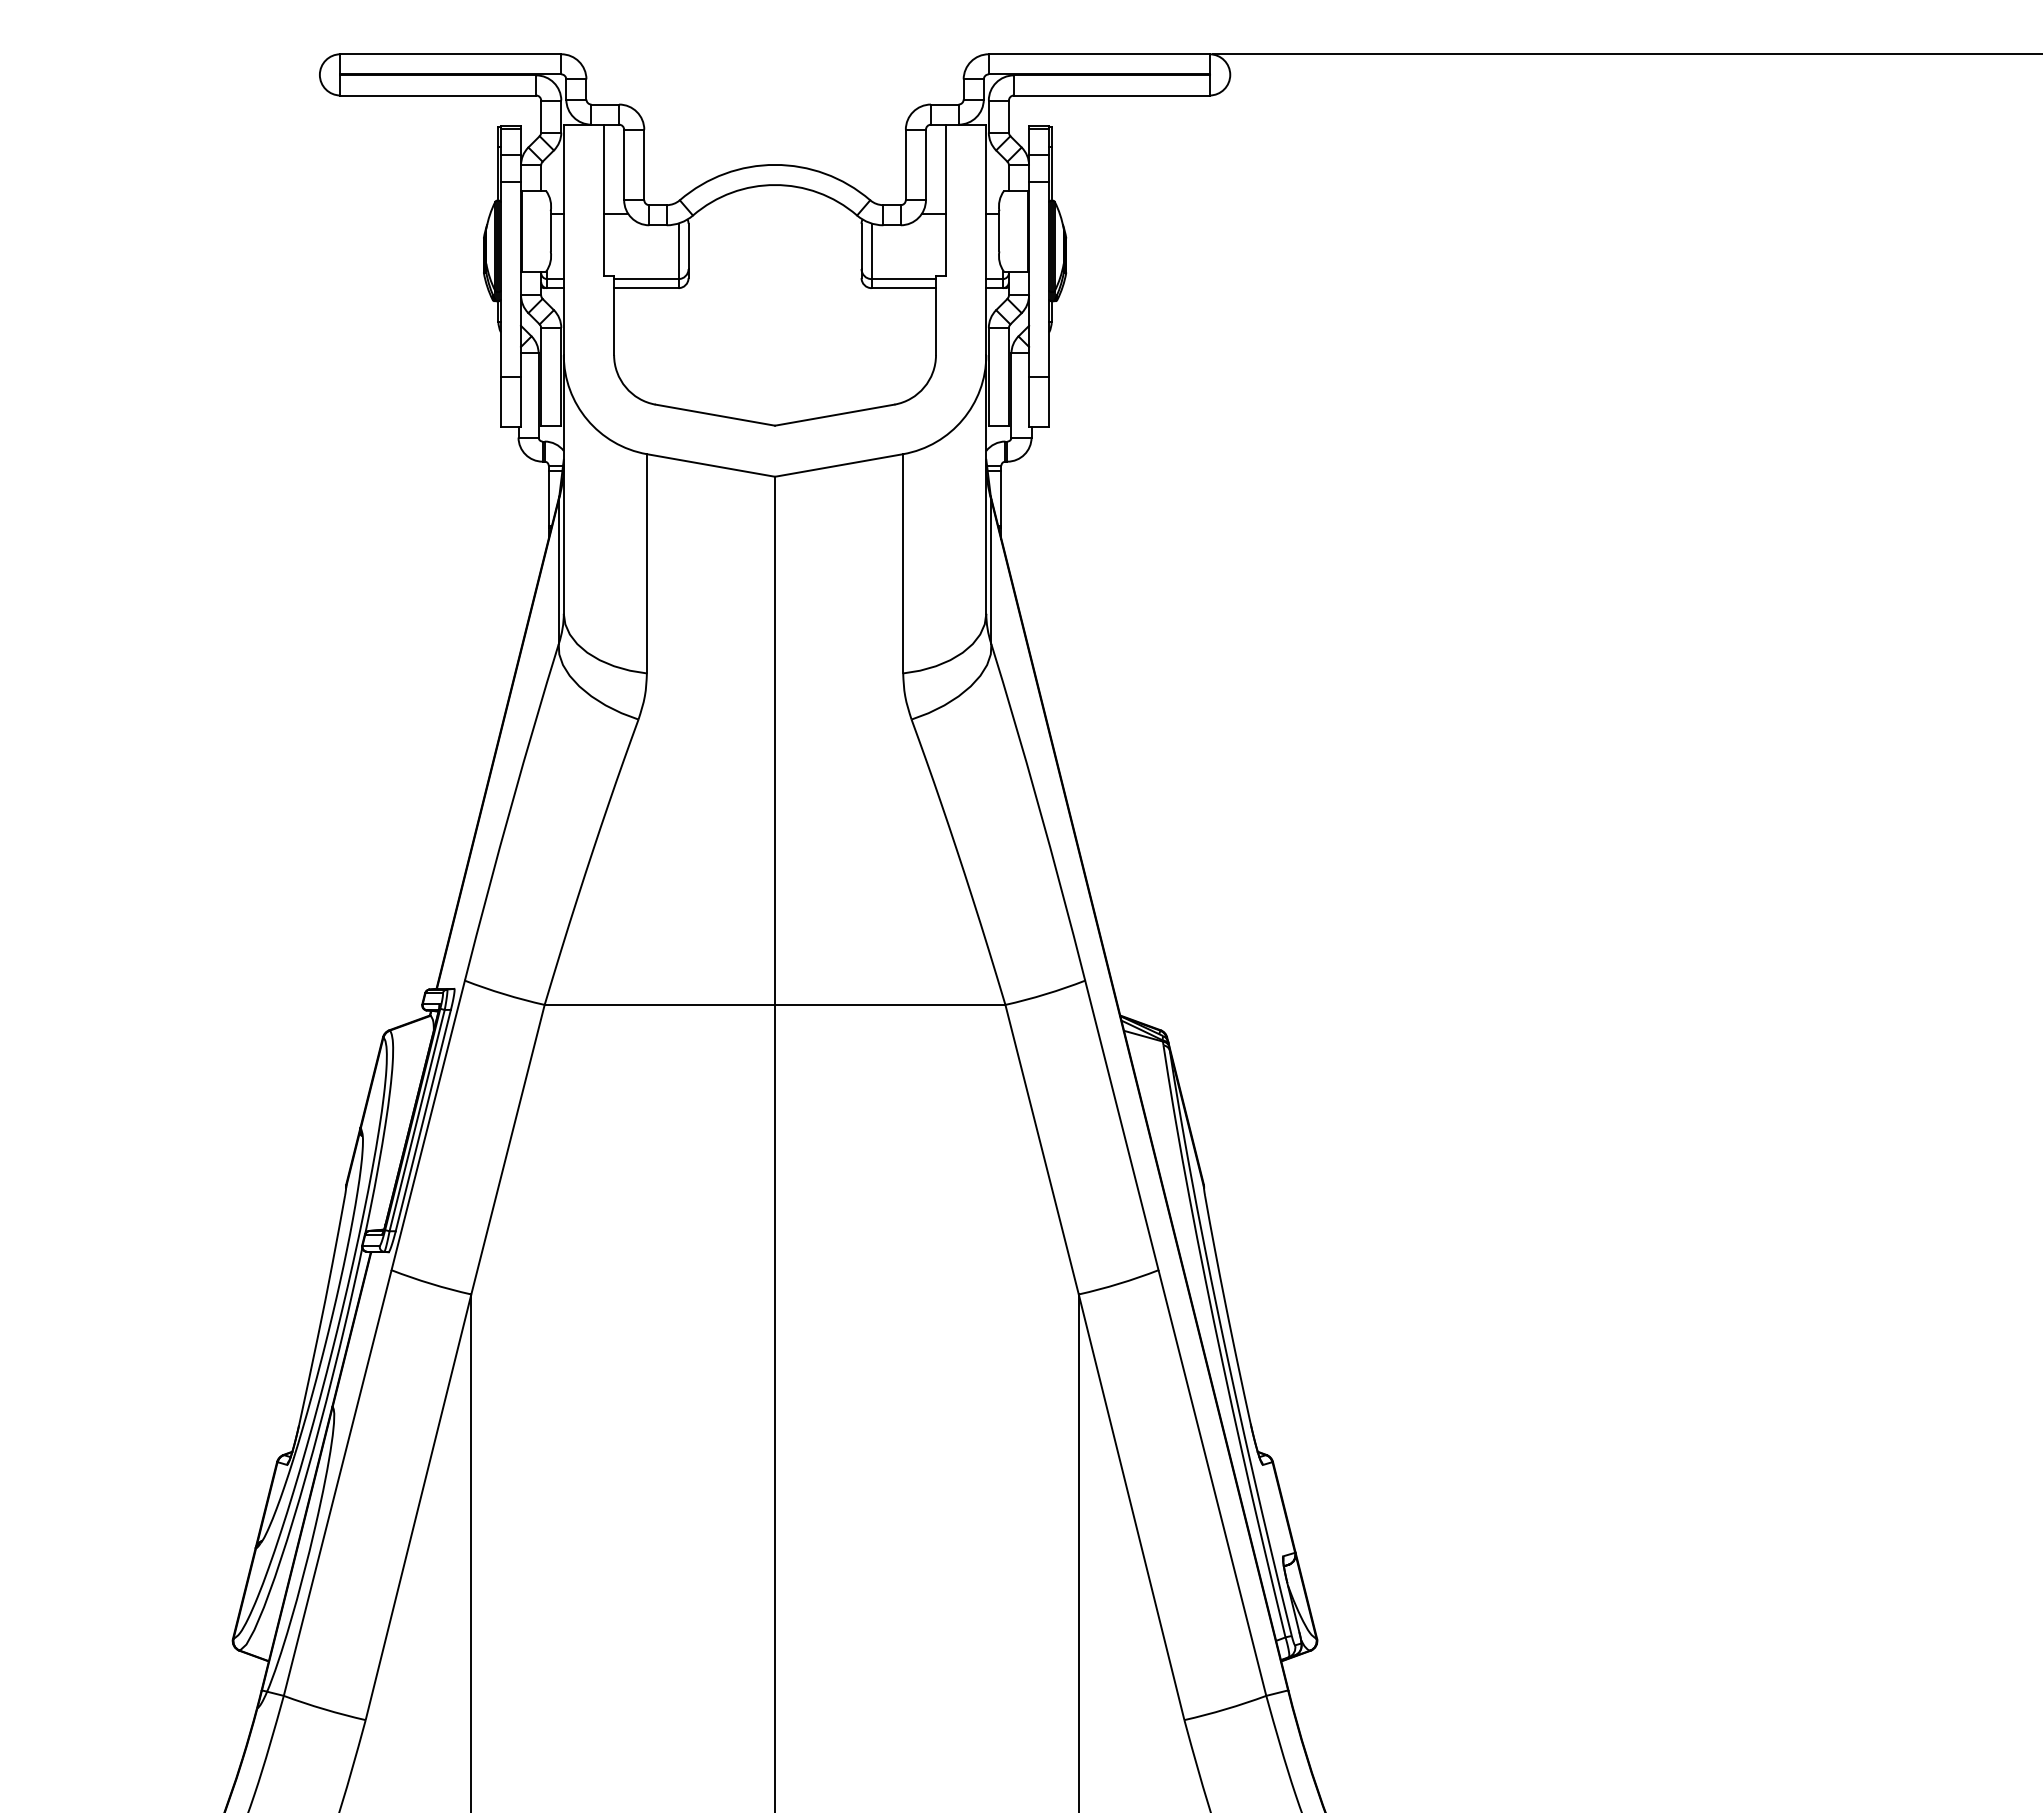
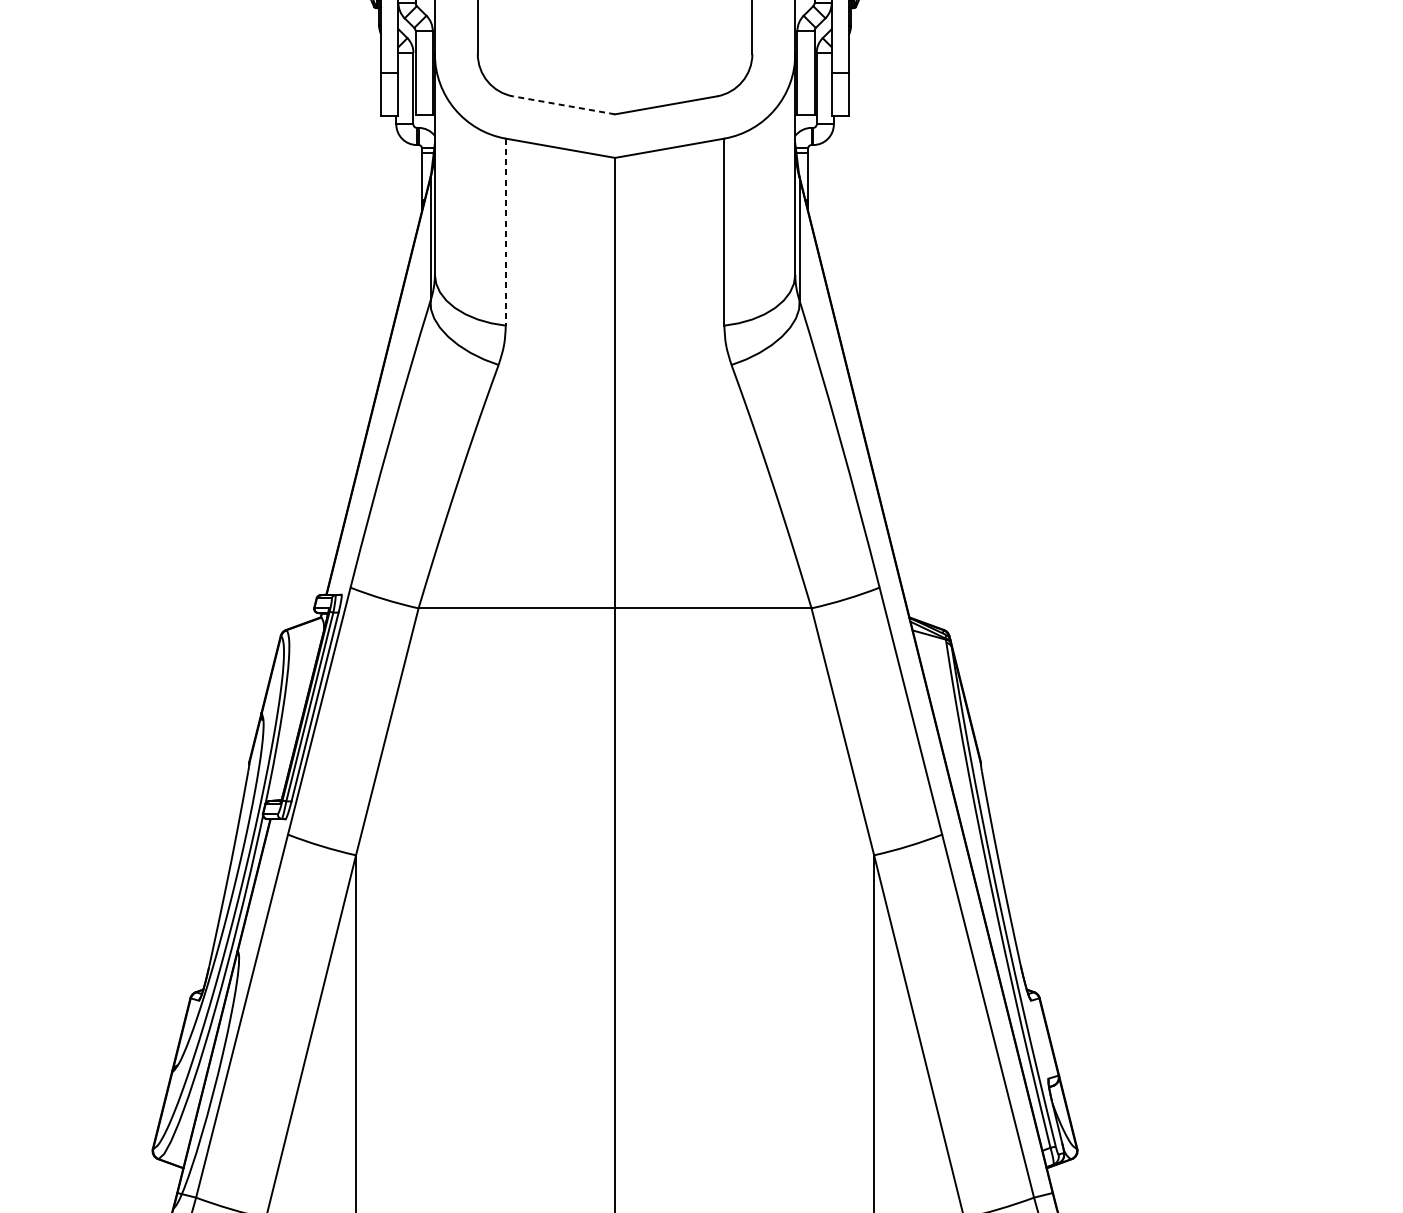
line: (715, 415) -> (564, 105), solid -> dashed
line: (646, 563) -> (505, 231), solid -> dashed

